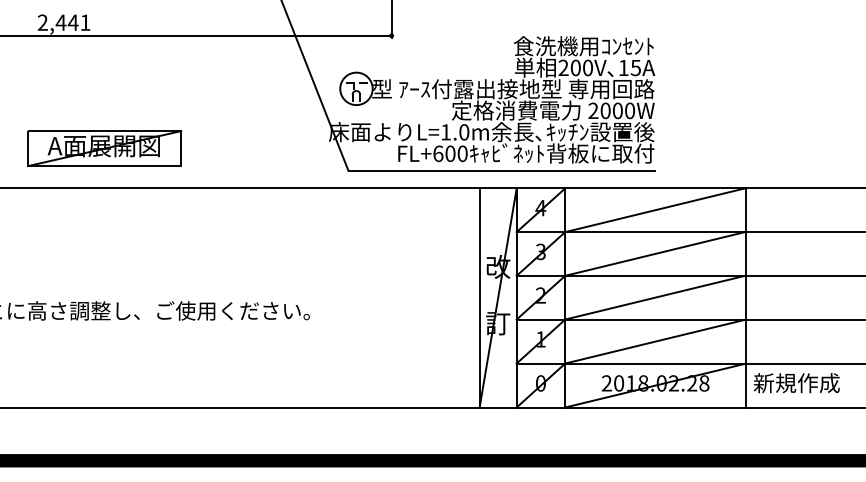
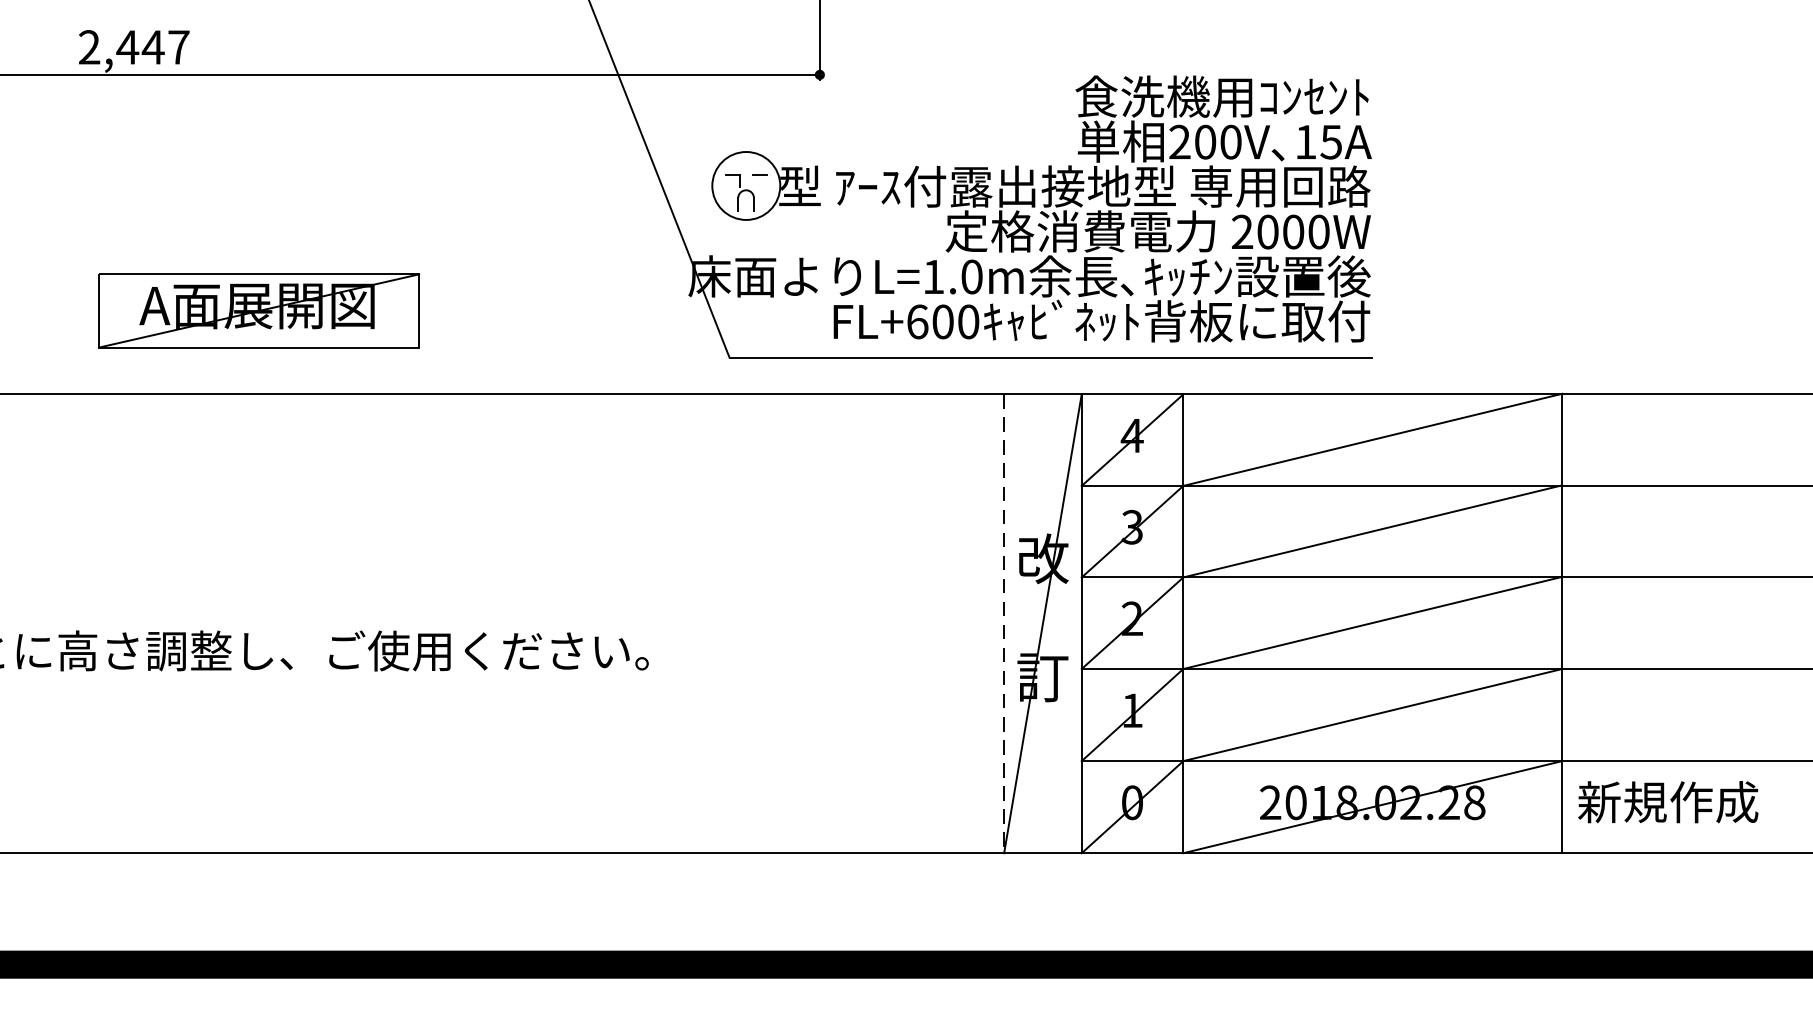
text: (85, 22) -> (178, 46), 2,441 -> 2,447
part: (104, 148) -> (258, 310), moved
line: (479, 297) -> (1003, 622), solid -> dashed

